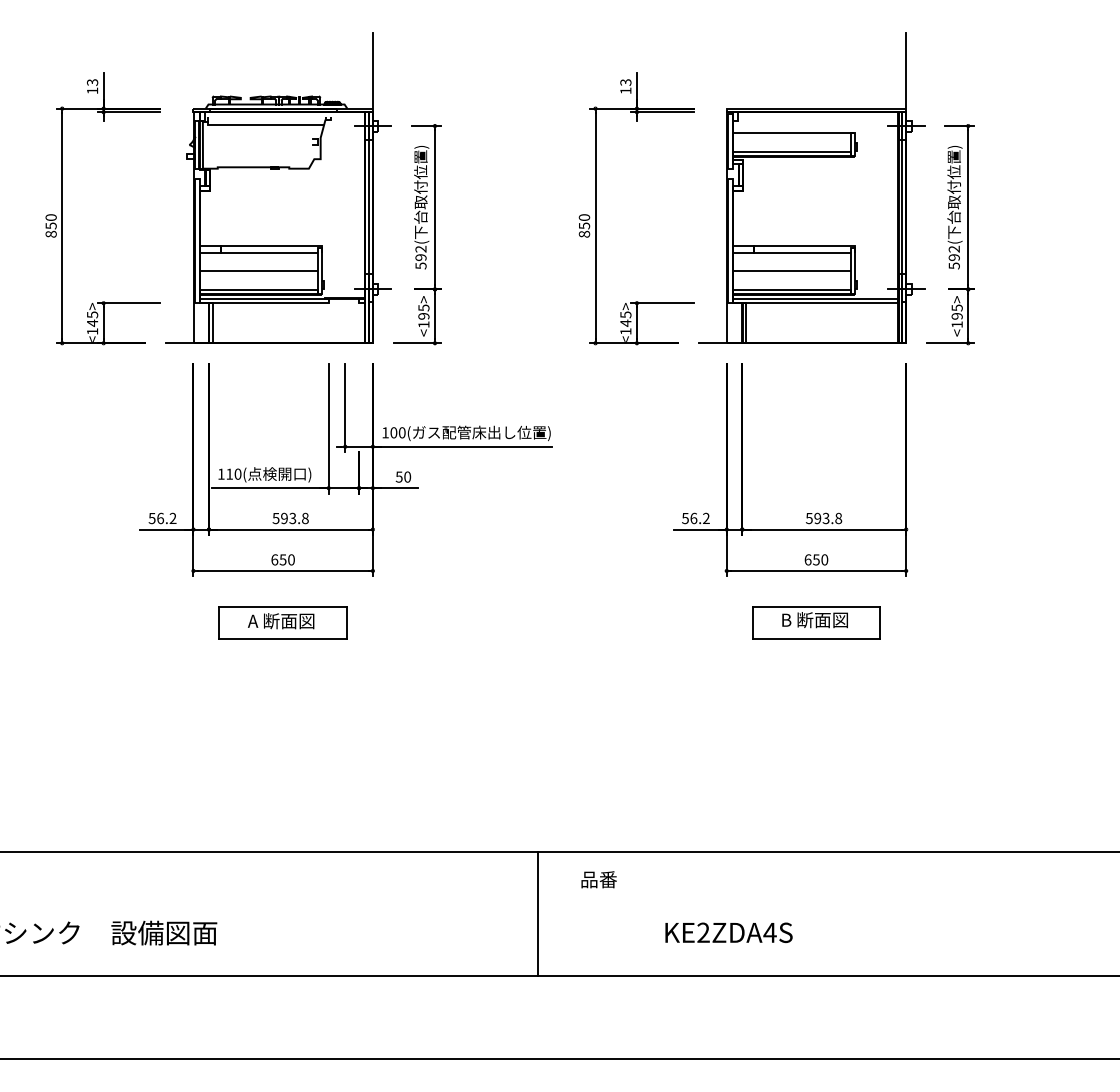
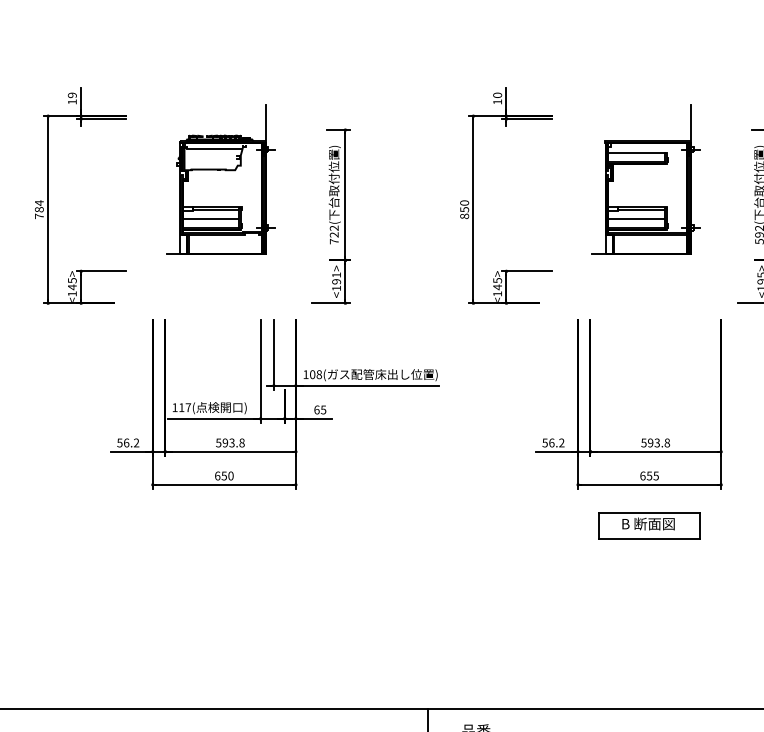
text: (92, 82) -> (72, 95), 13 -> 19
text: (625, 82) -> (497, 95), 13 -> 10
part: (278, 187) -> (220, 179), size x0.6
part: (811, 187) -> (645, 179), size x0.6
text: (50, 225) -> (38, 209), 850 -> 784
text: (420, 261) -> (333, 238), 592( -> 722(
text: (423, 307) -> (336, 274), <195> -> <191>
text: (401, 433) -> (318, 375), 100 -> 108
text: (237, 473) -> (187, 407), 110 -> 117
text: (403, 476) -> (320, 409), 50 -> 65
text: (824, 559) -> (656, 475), 650 -> 655
part: (282, 622) -> (223, 525), removed

